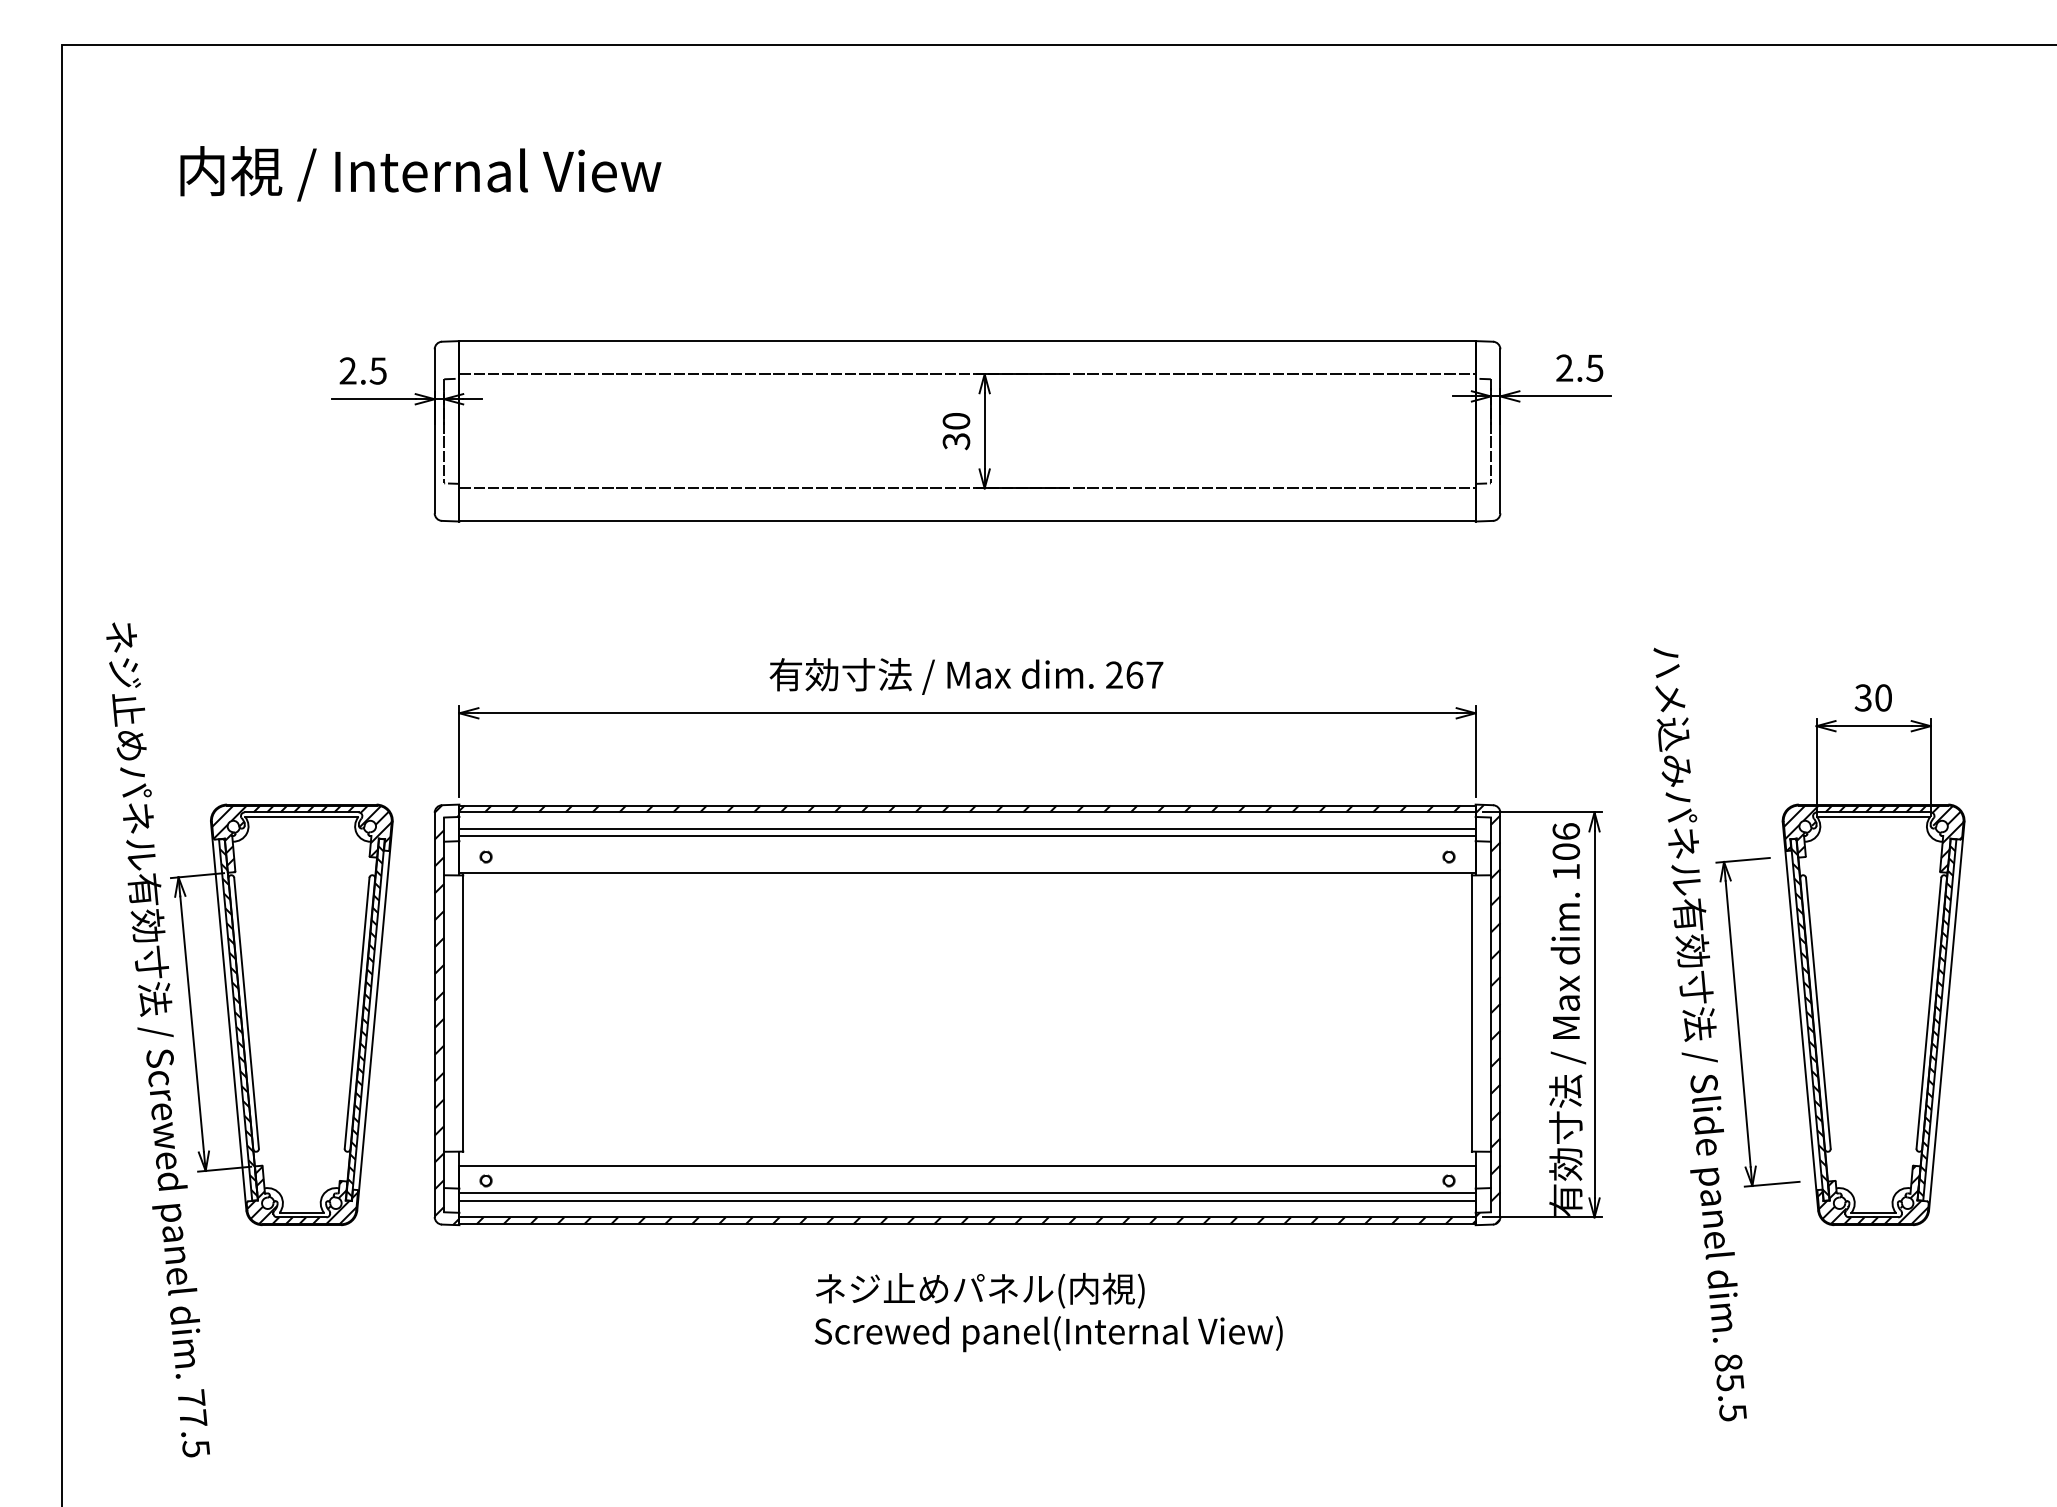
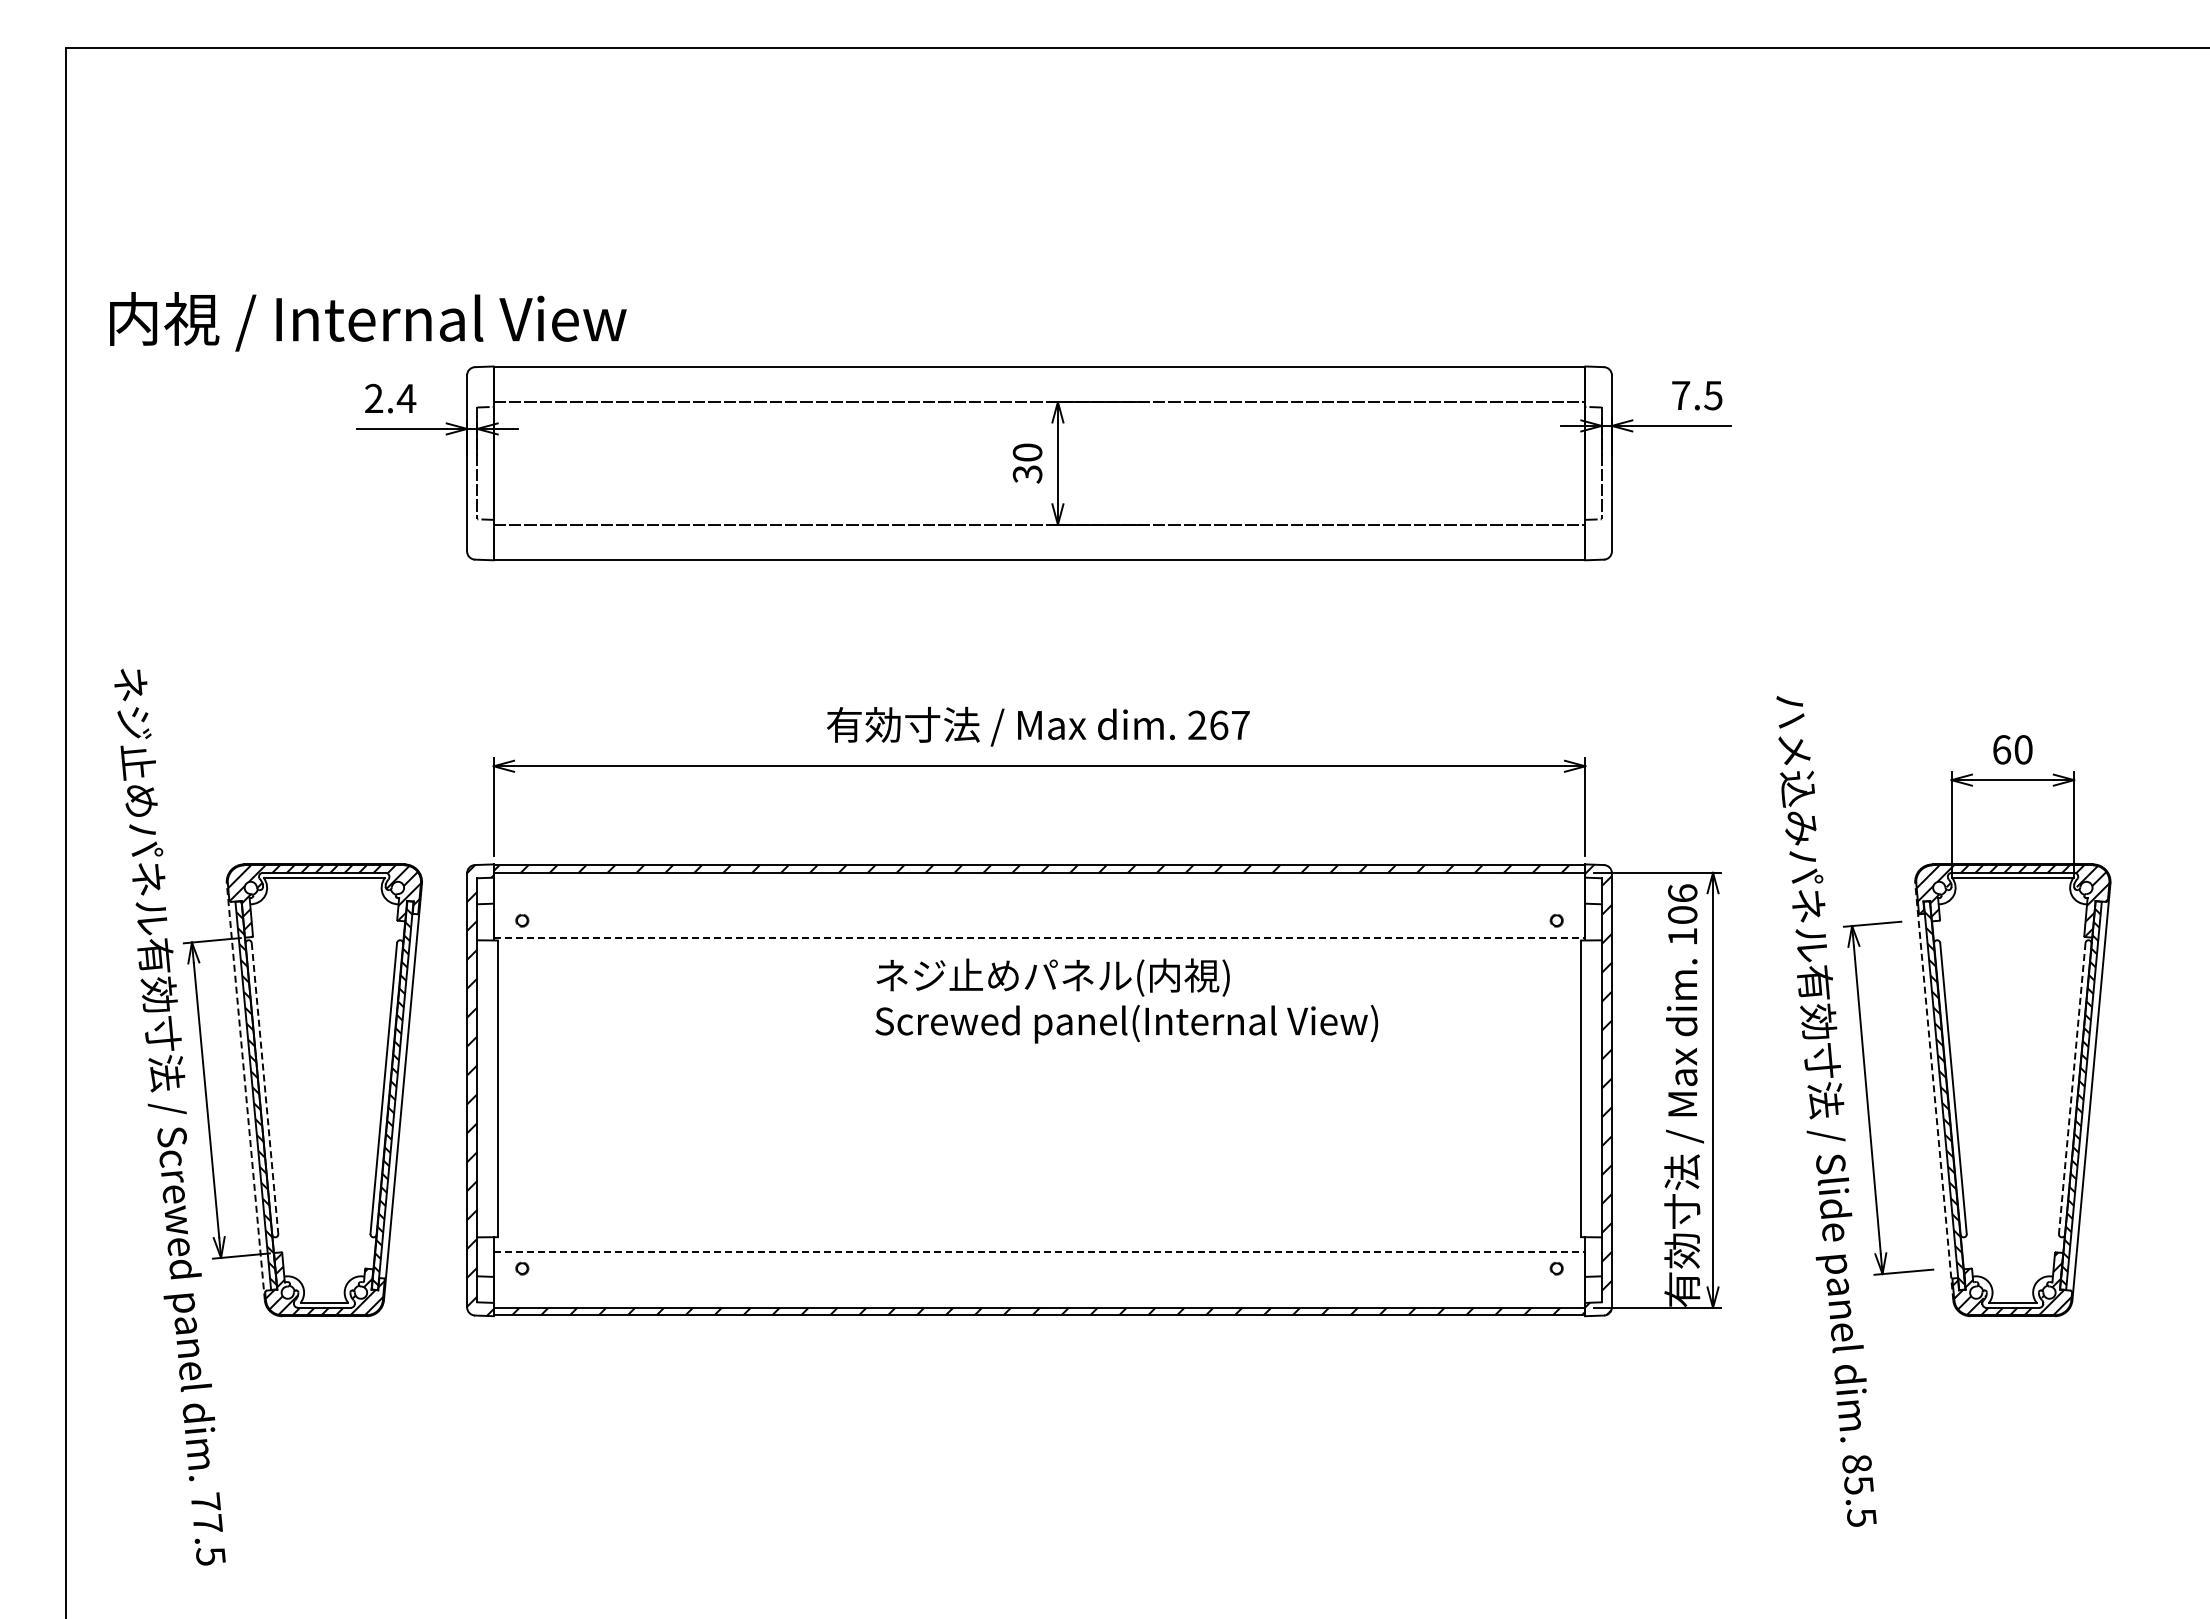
text: (421, 173) -> (368, 321), moved
text: (1565, 367) -> (1681, 394), 2.5 -> 7.5
text: (378, 370) -> (406, 398), 2.5 -> 2.4
text: (1863, 697) -> (2001, 749), 30 -> 60
line: (967, 828) -> (1039, 890), removed
line: (967, 836) -> (1039, 898), removed
line: (967, 872) -> (1039, 937), solid -> dashed
line: (247, 1014) -> (265, 1089), solid -> dashed
line: (1929, 1014) -> (2072, 1089), solid -> dashed
line: (228, 1016) -> (245, 1091), solid -> dashed
line: (1800, 1016) -> (1934, 1091), solid -> dashed
line: (967, 1165) -> (1039, 1252), solid -> dashed
line: (967, 1193) -> (1039, 1282), removed
line: (967, 1201) -> (1039, 1290), removed
text: (1048, 1312) -> (1126, 1000), moved

